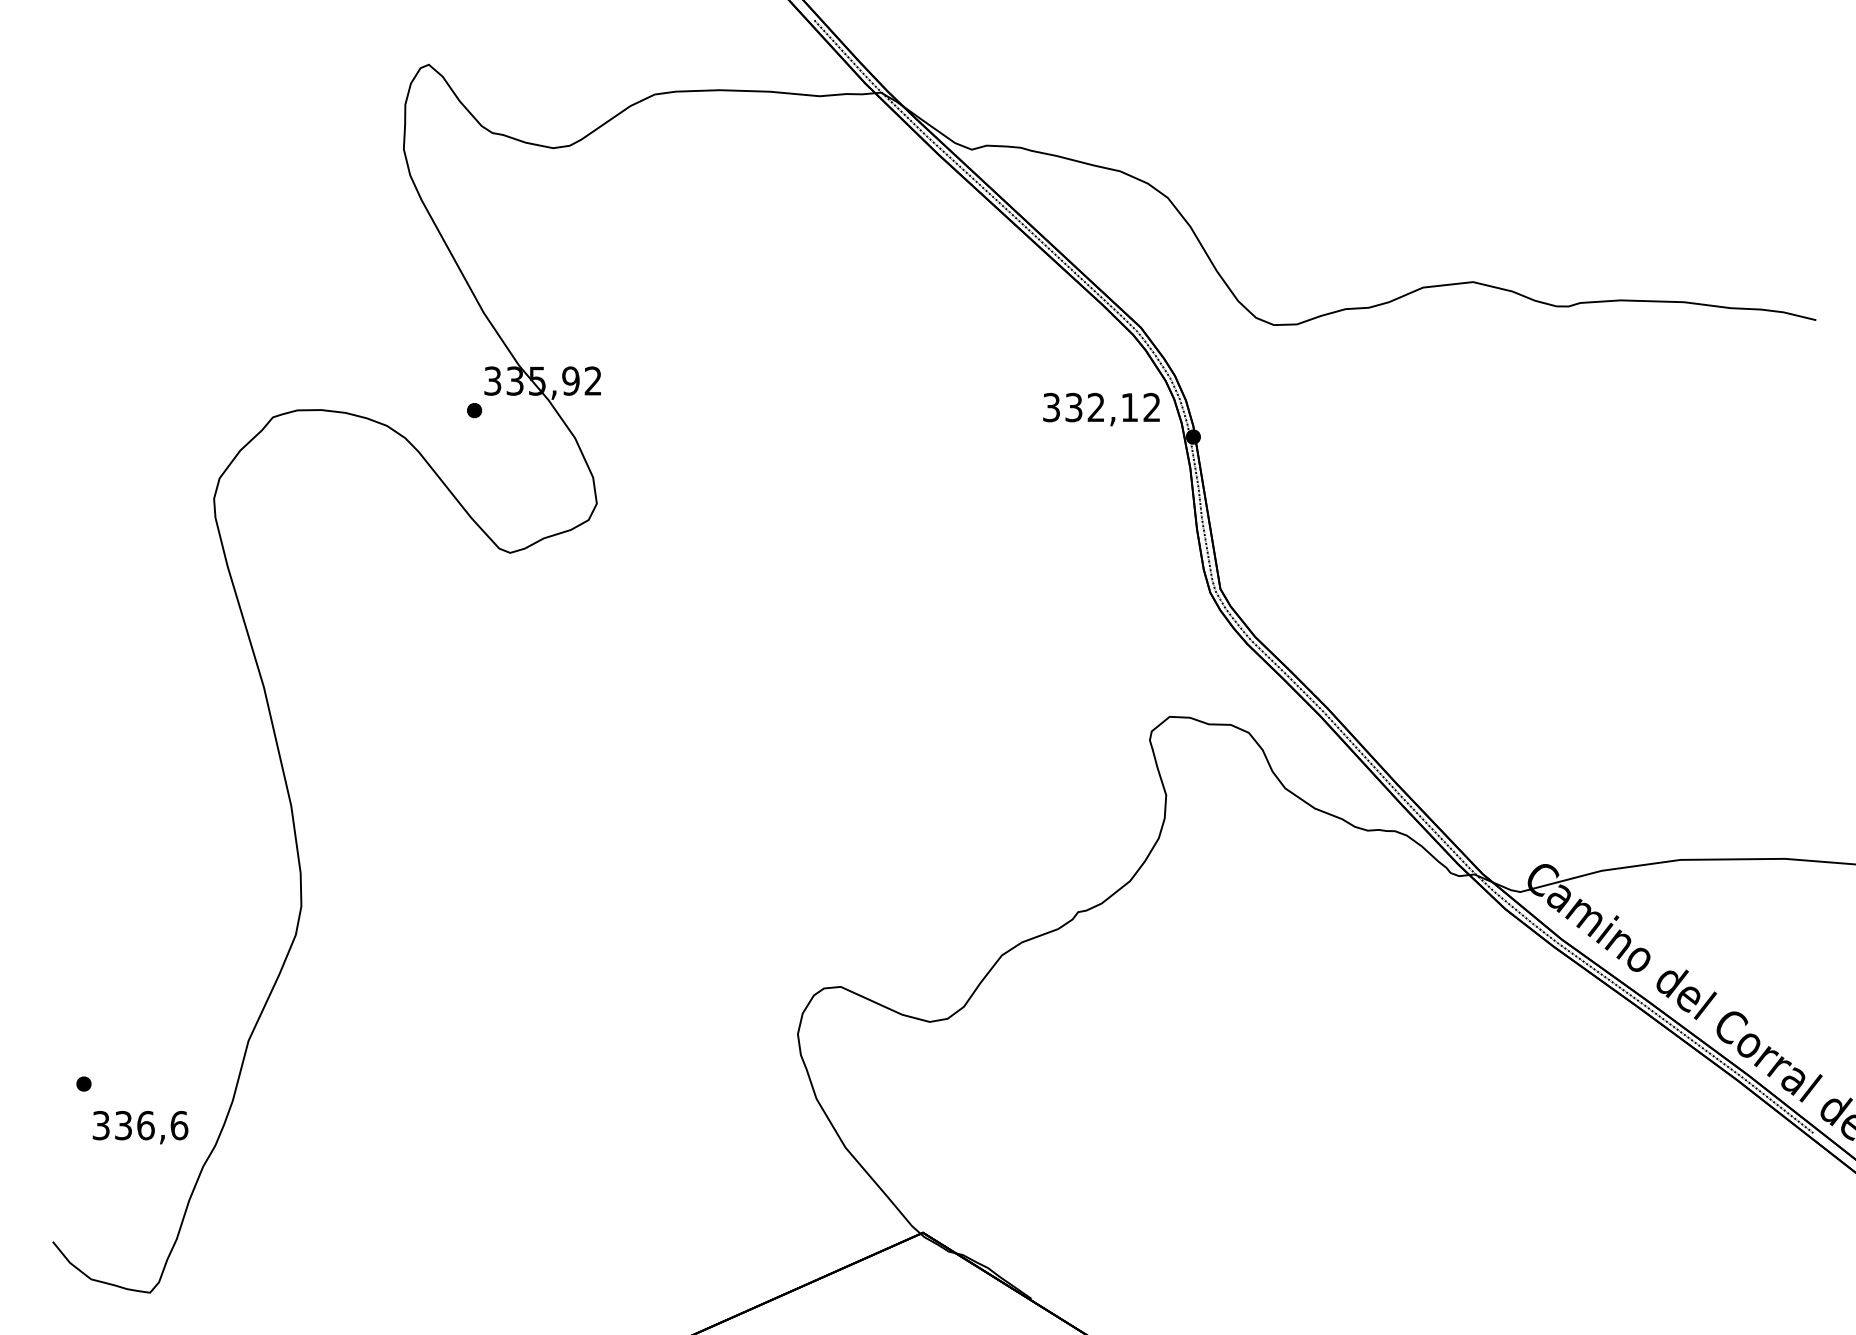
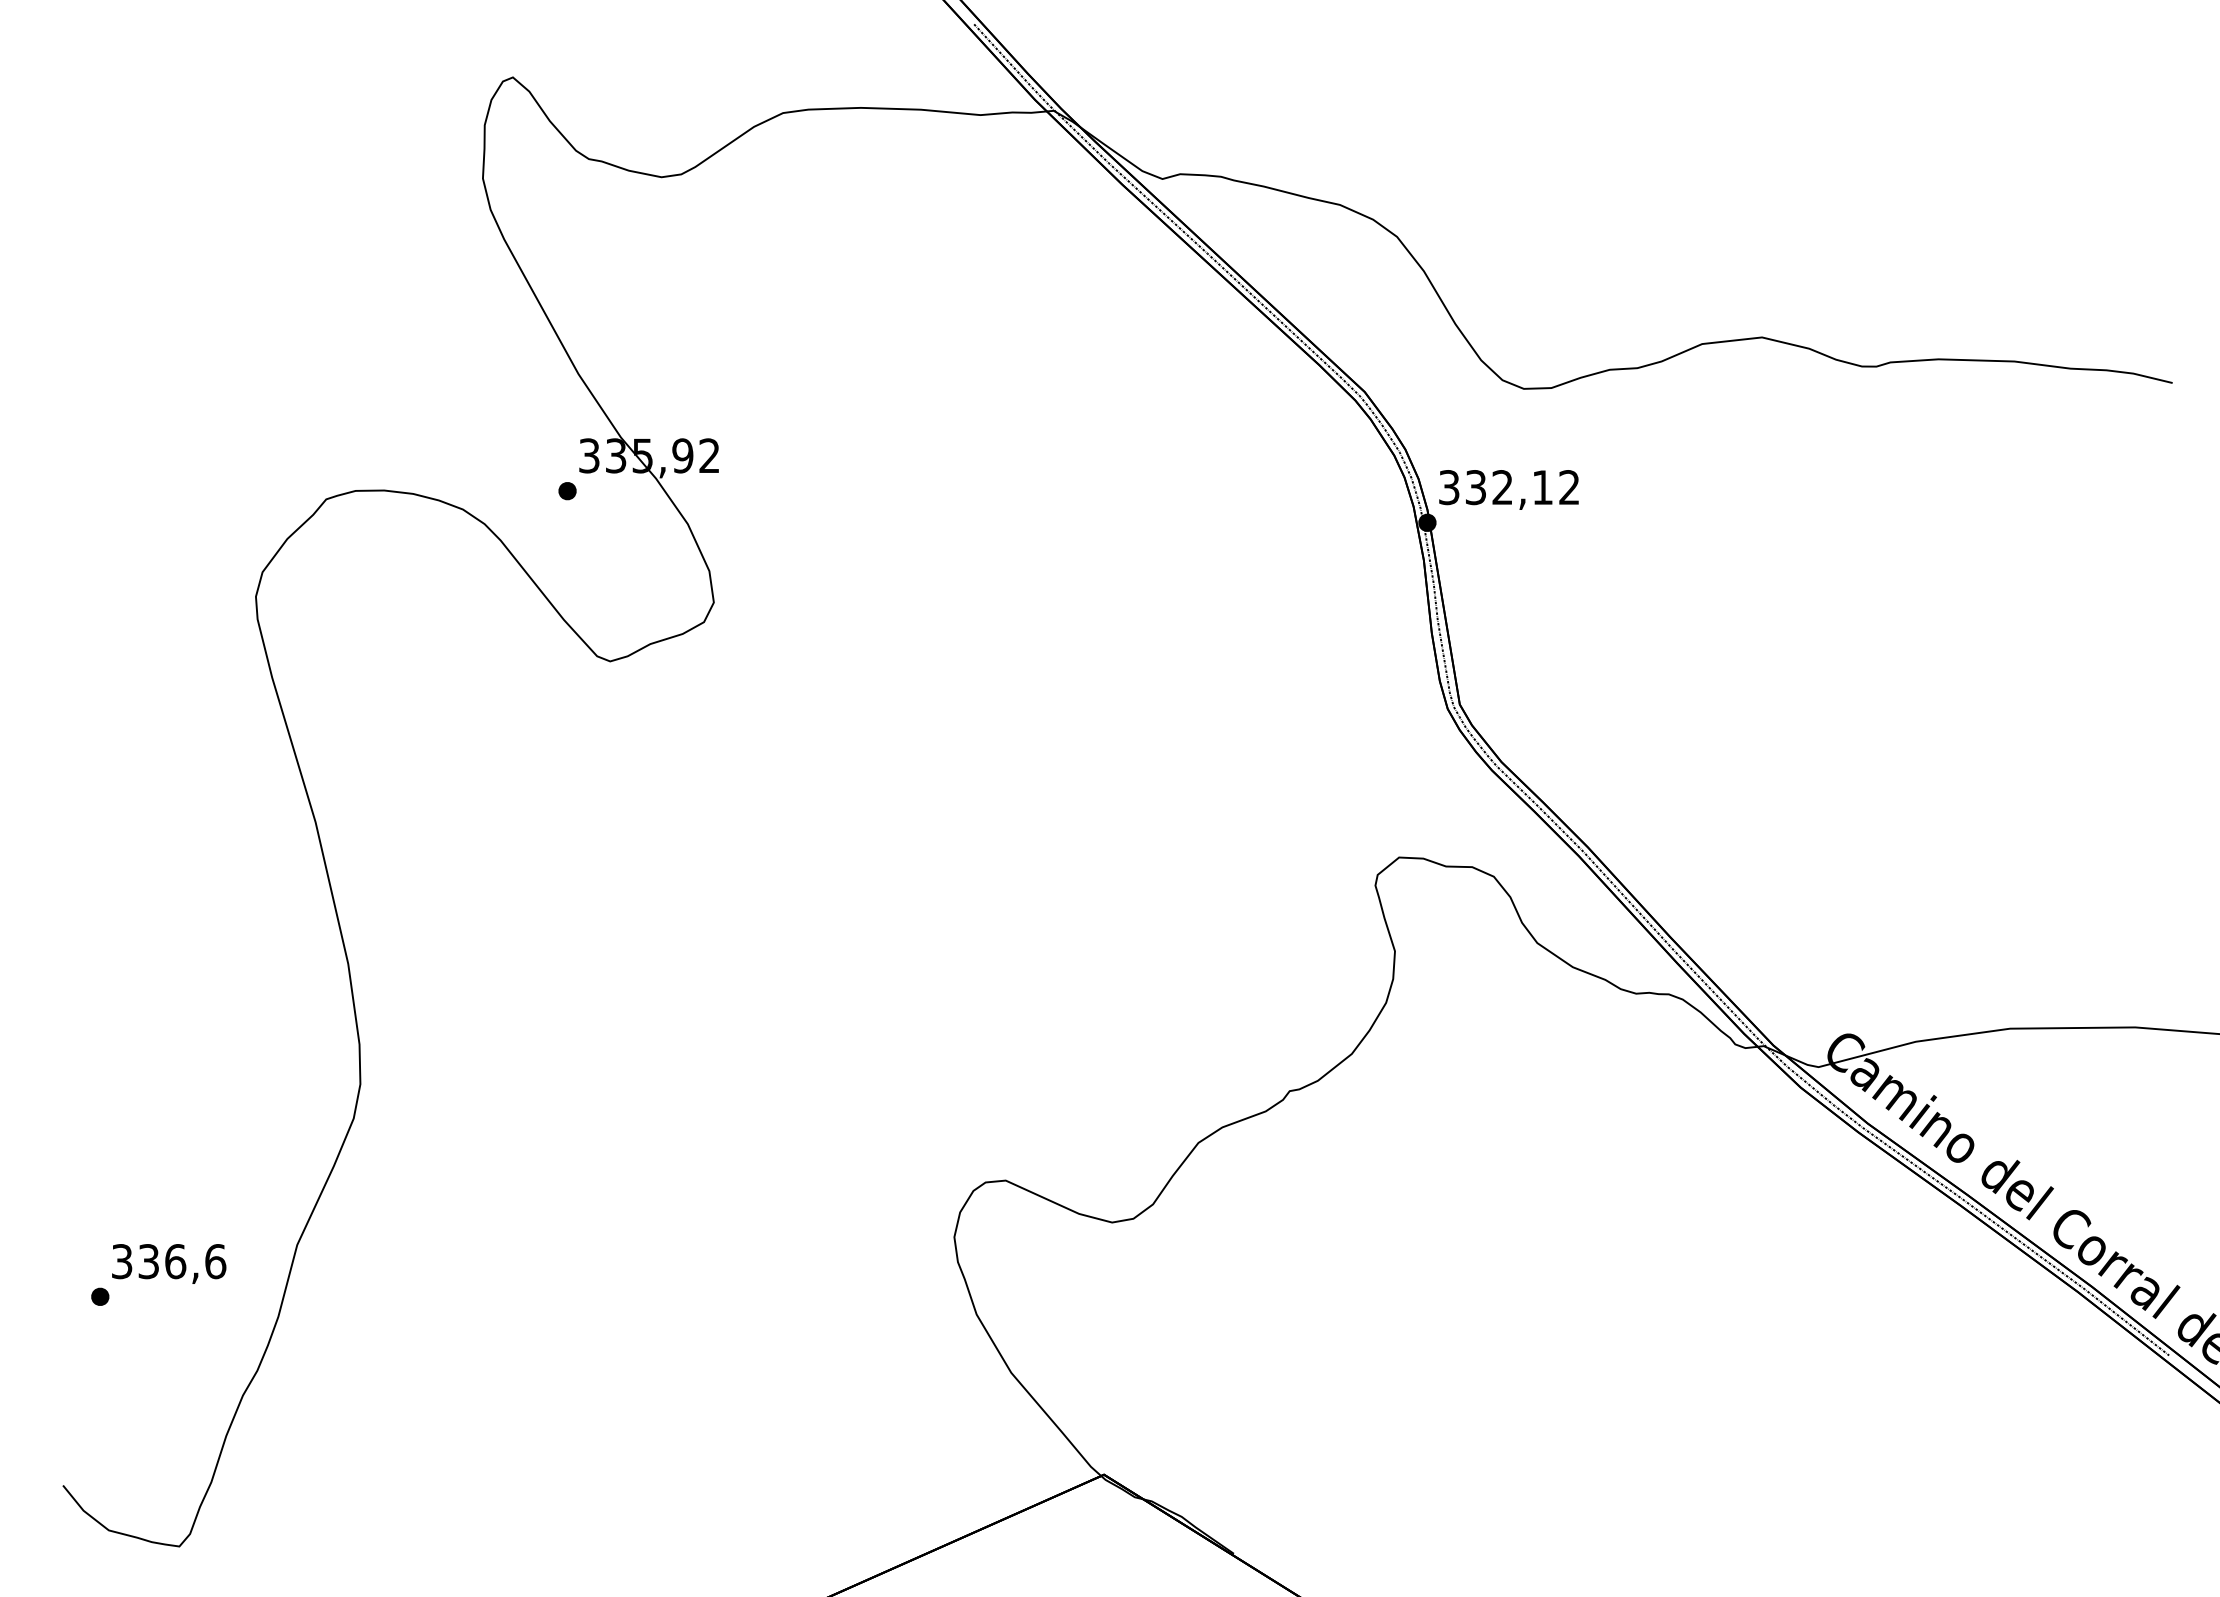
text: (1101, 409) -> (1508, 489), moved
text: (140, 1127) -> (169, 1263), moved

